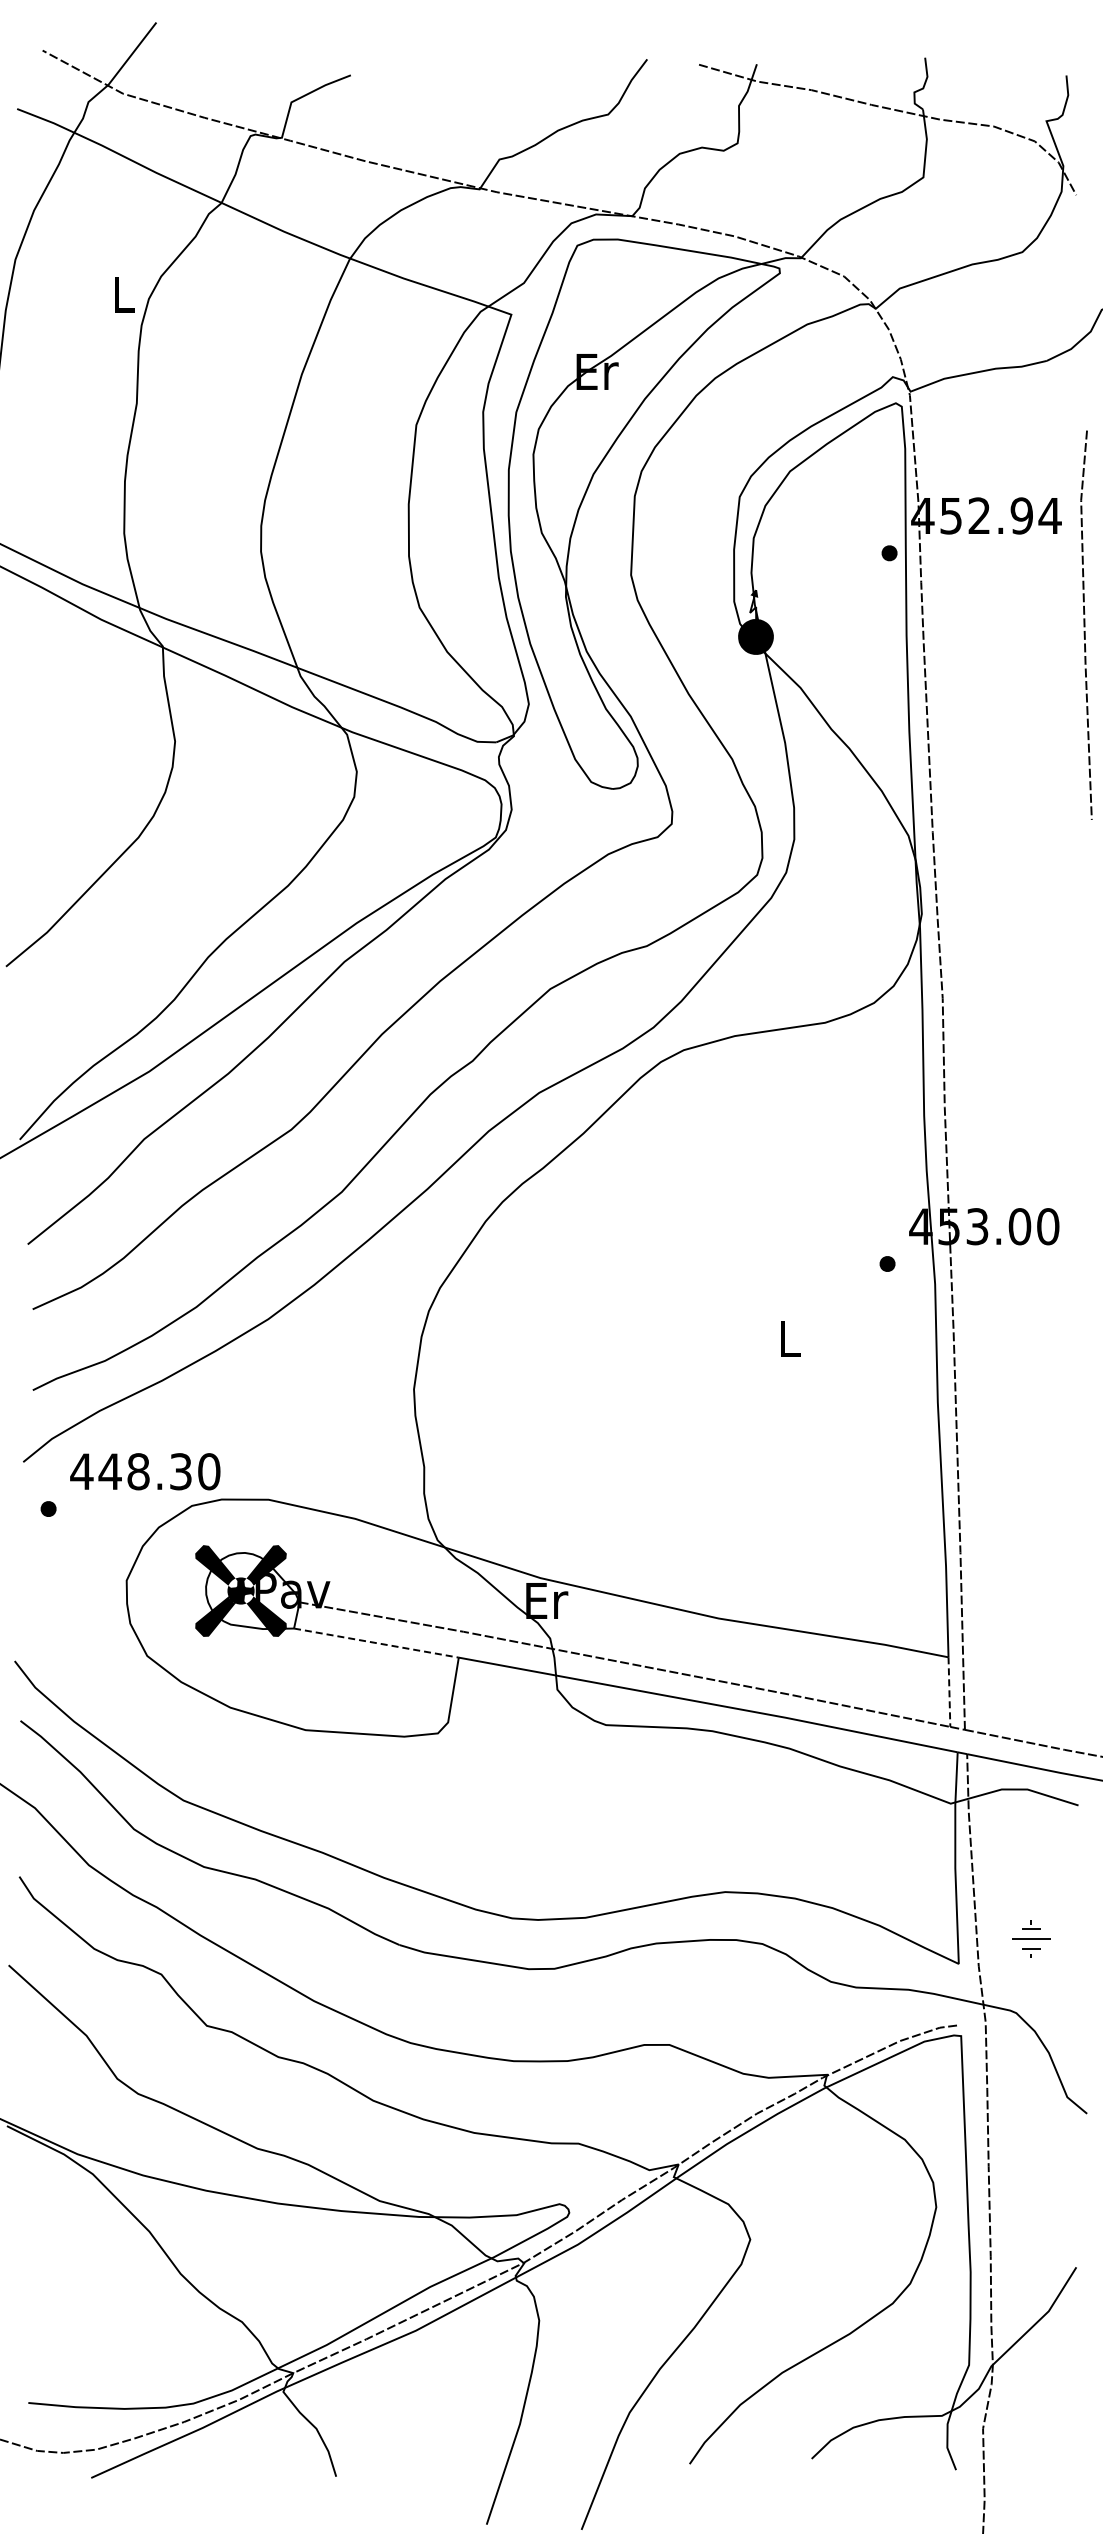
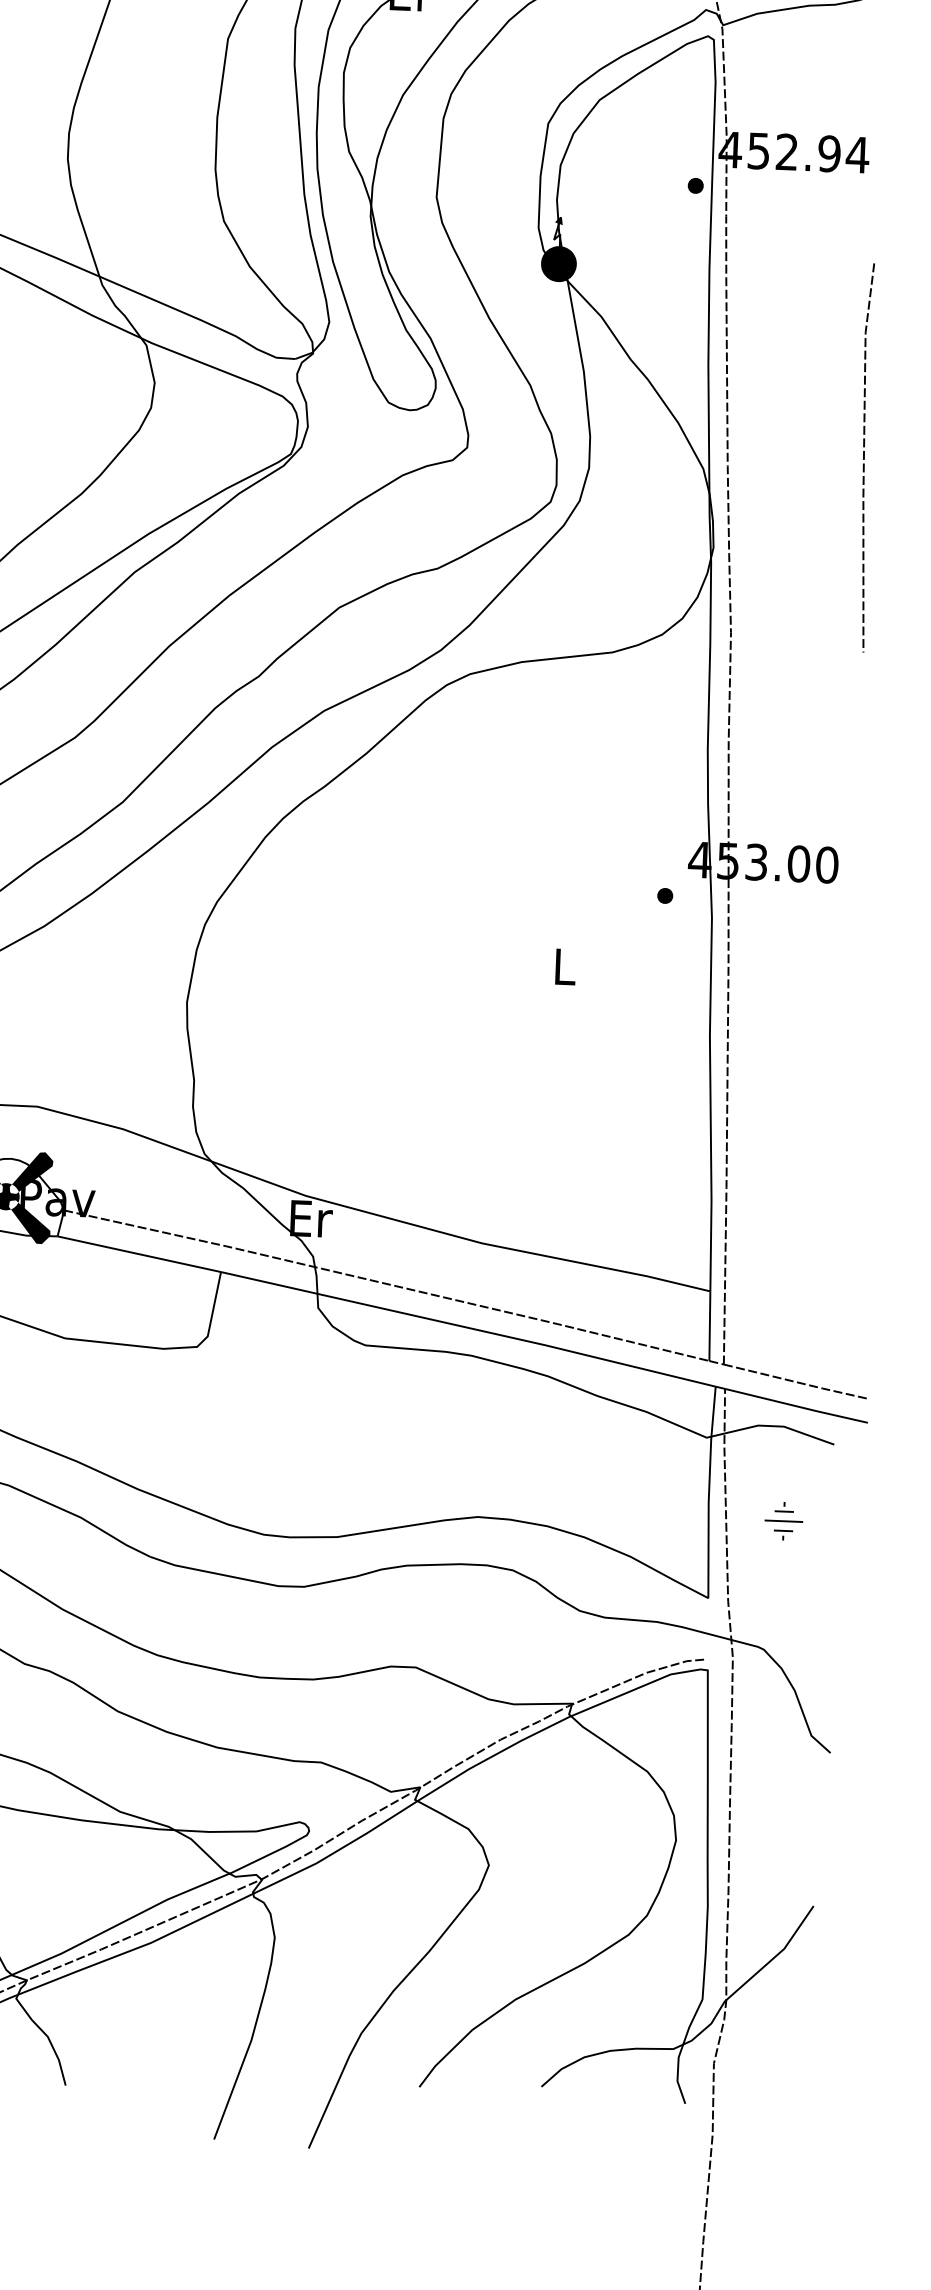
line: (1085, 624) -> (864, 457), moved
line: (376, 1643) -> (139, 1254), dashed -> solid
line: (949, 1692) -> (709, 1326), dashed -> solid
part: (1031, 1938) -> (784, 1520), moved

